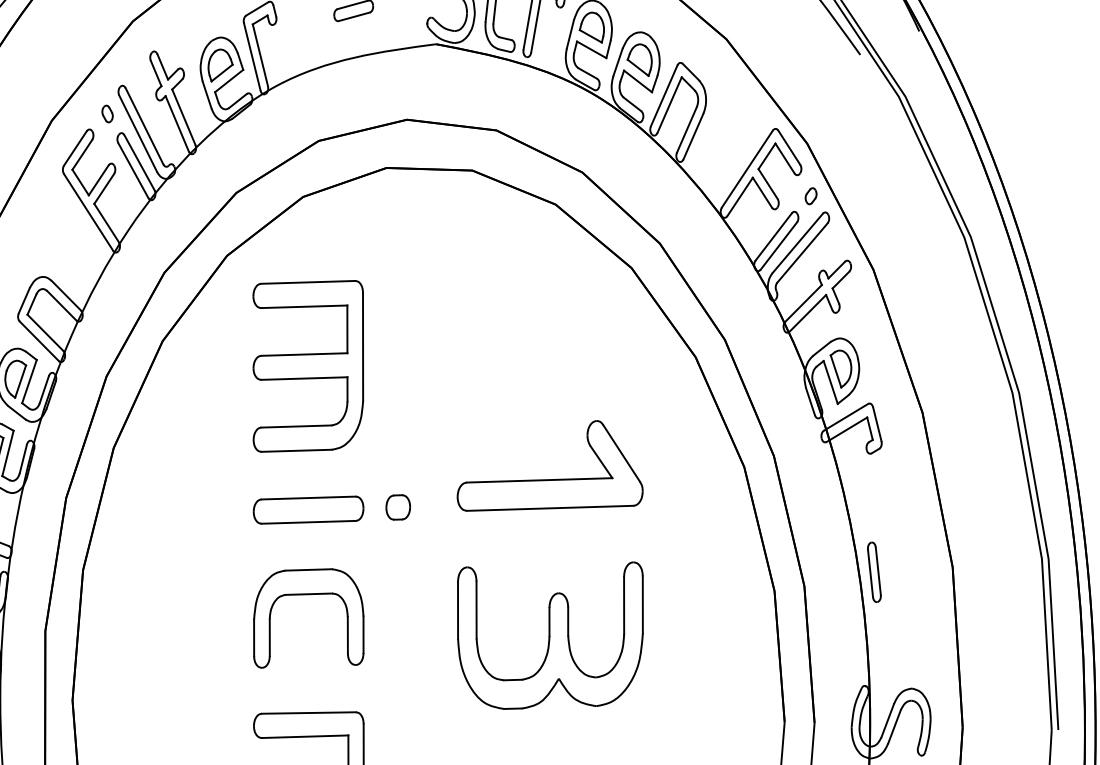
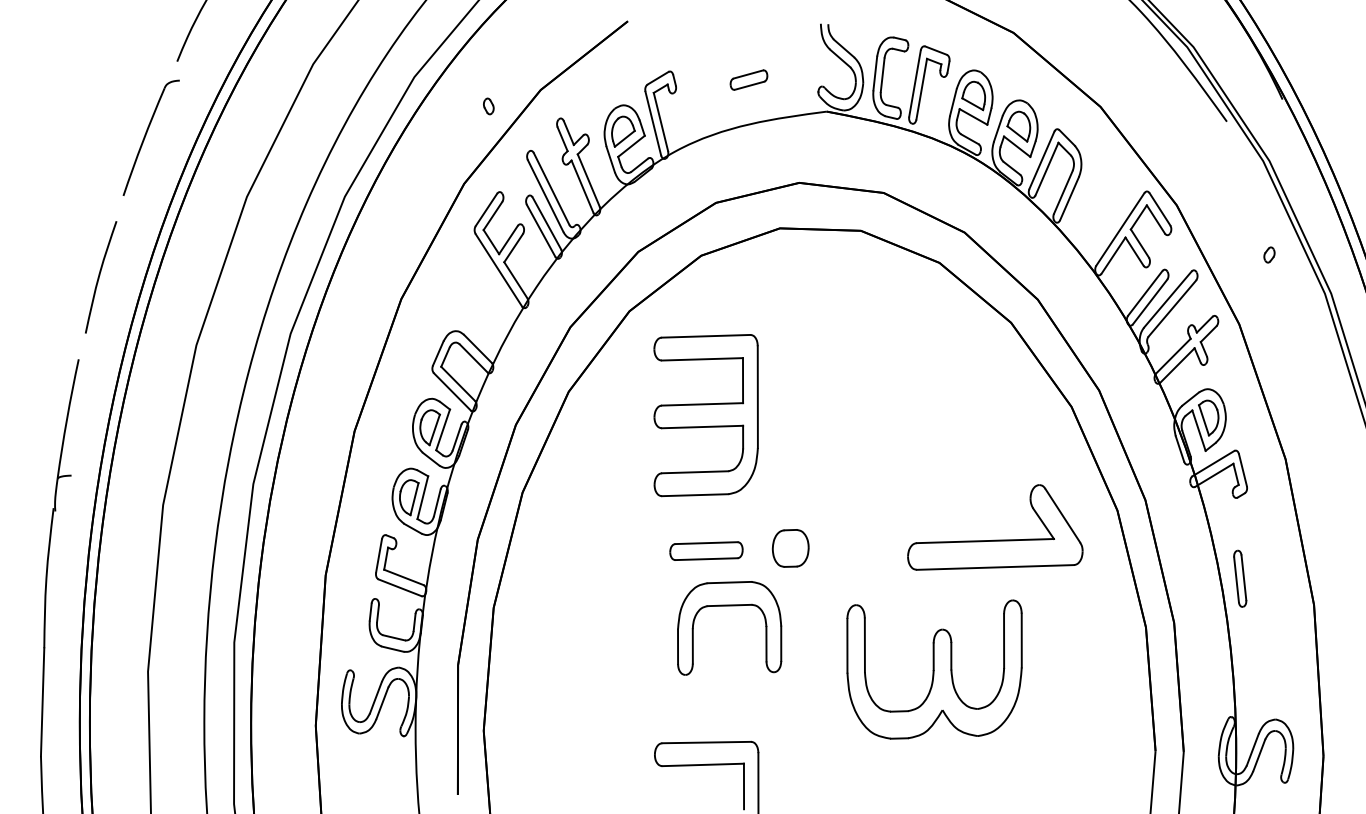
part: (107, 114) -> (488, 106), moved
part: (811, 195) -> (1269, 254), moved
part: (550, 478) -> (995, 539), moved
part: (398, 507) -> (791, 548), size x1.6
part: (308, 509) -> (706, 550), size x0.7
part: (874, 571) -> (1240, 578), moved
part: (308, 595) -> (729, 606), moved

